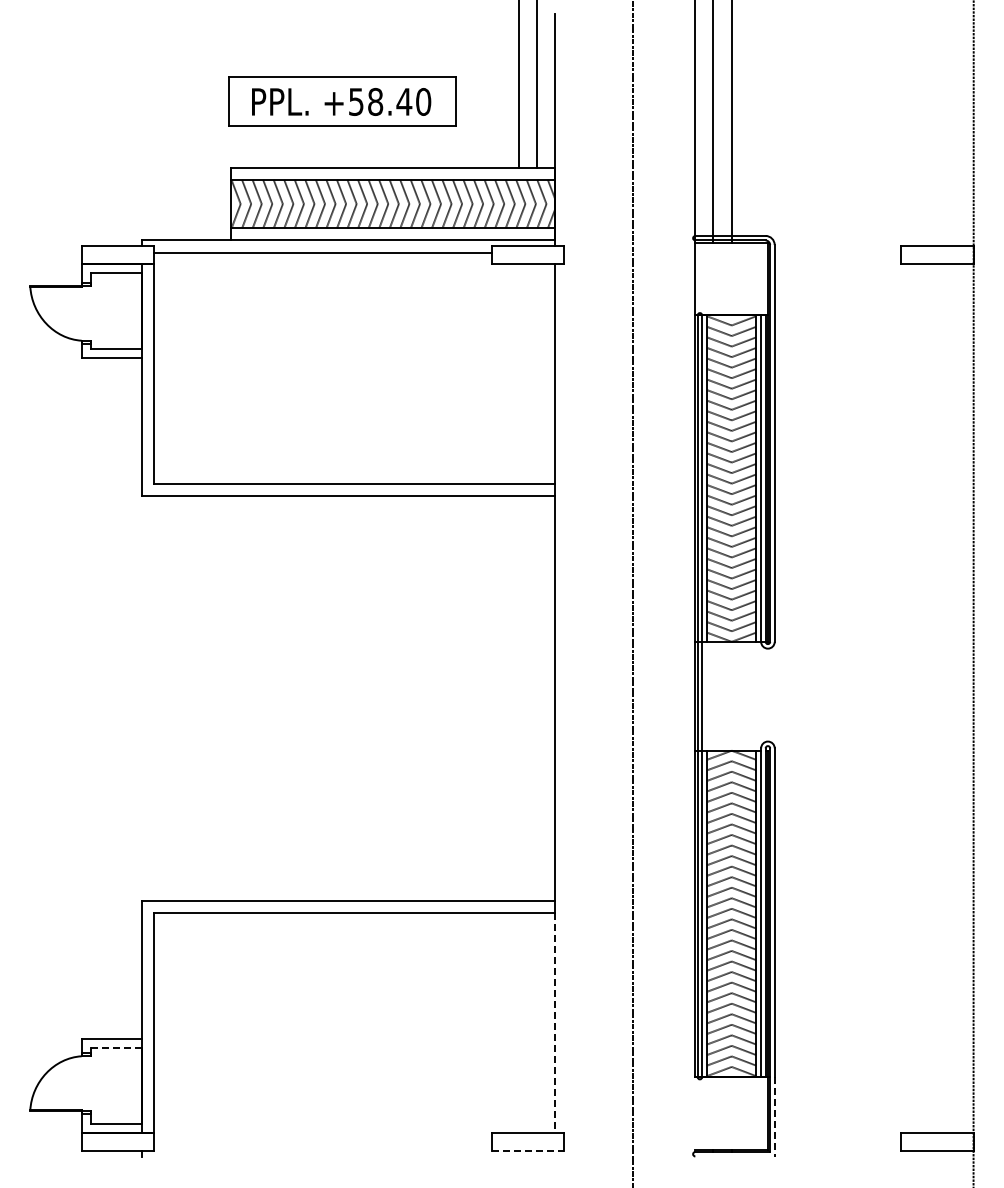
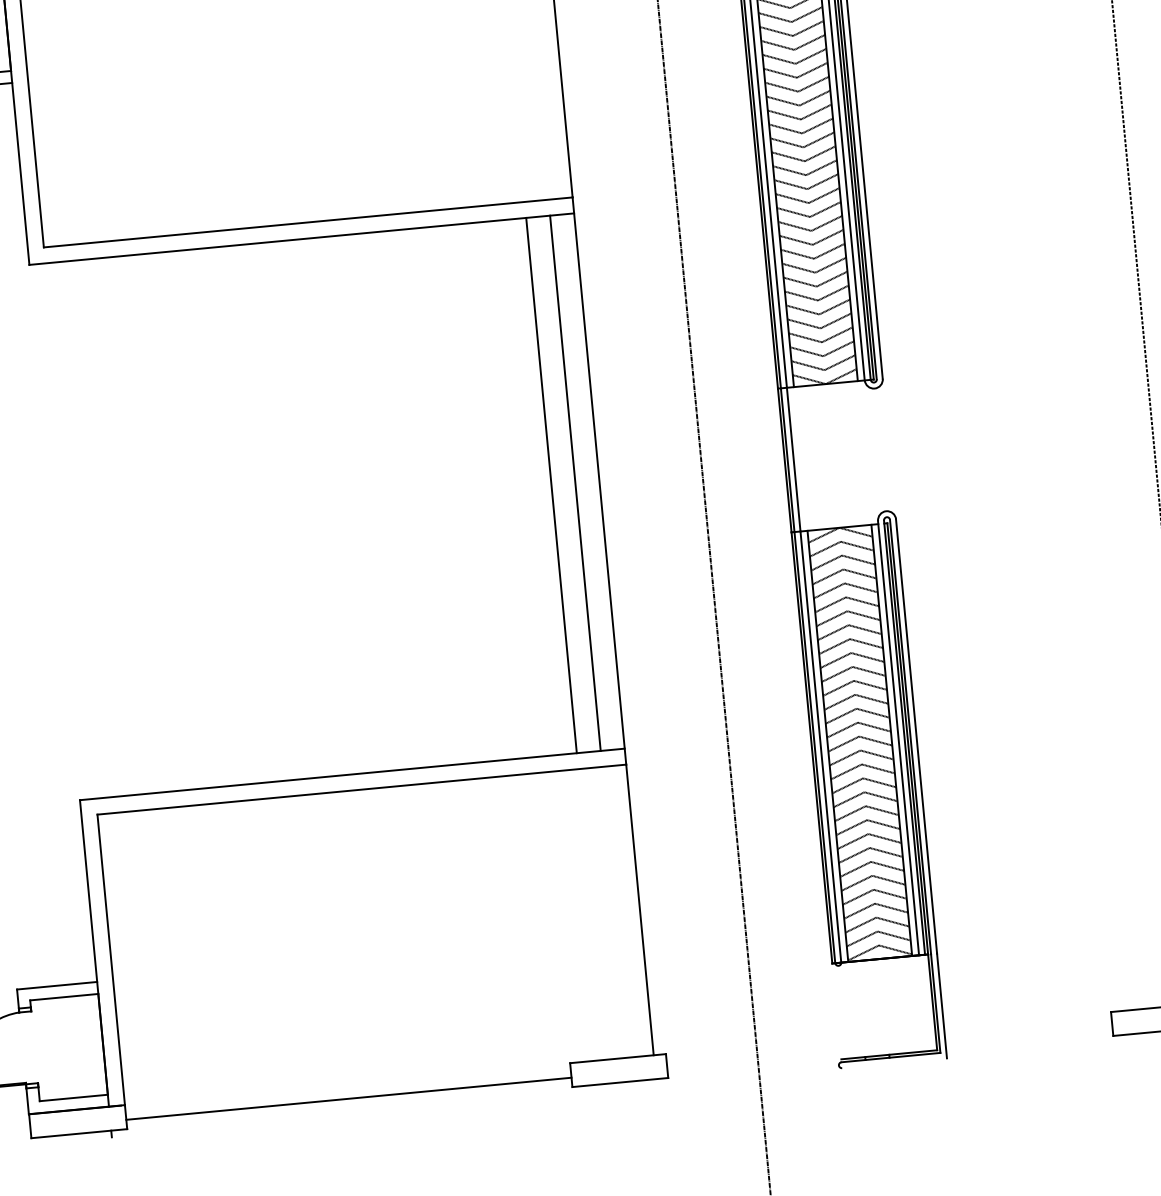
line: (518, 698) -> (551, 485), added
line: (536, 698) -> (575, 483), added
line: (554, 1023) -> (639, 910), dashed -> solid
line: (116, 1047) -> (64, 996), dashed -> solid
line: (774, 1116) -> (941, 1005), dashed -> solid
line: (322, 1144) -> (348, 1098), added
line: (528, 1151) -> (621, 1082), dashed -> solid

